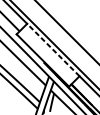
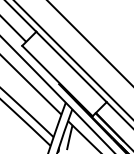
line: (53, 49) -> (71, 66), dashed -> solid

